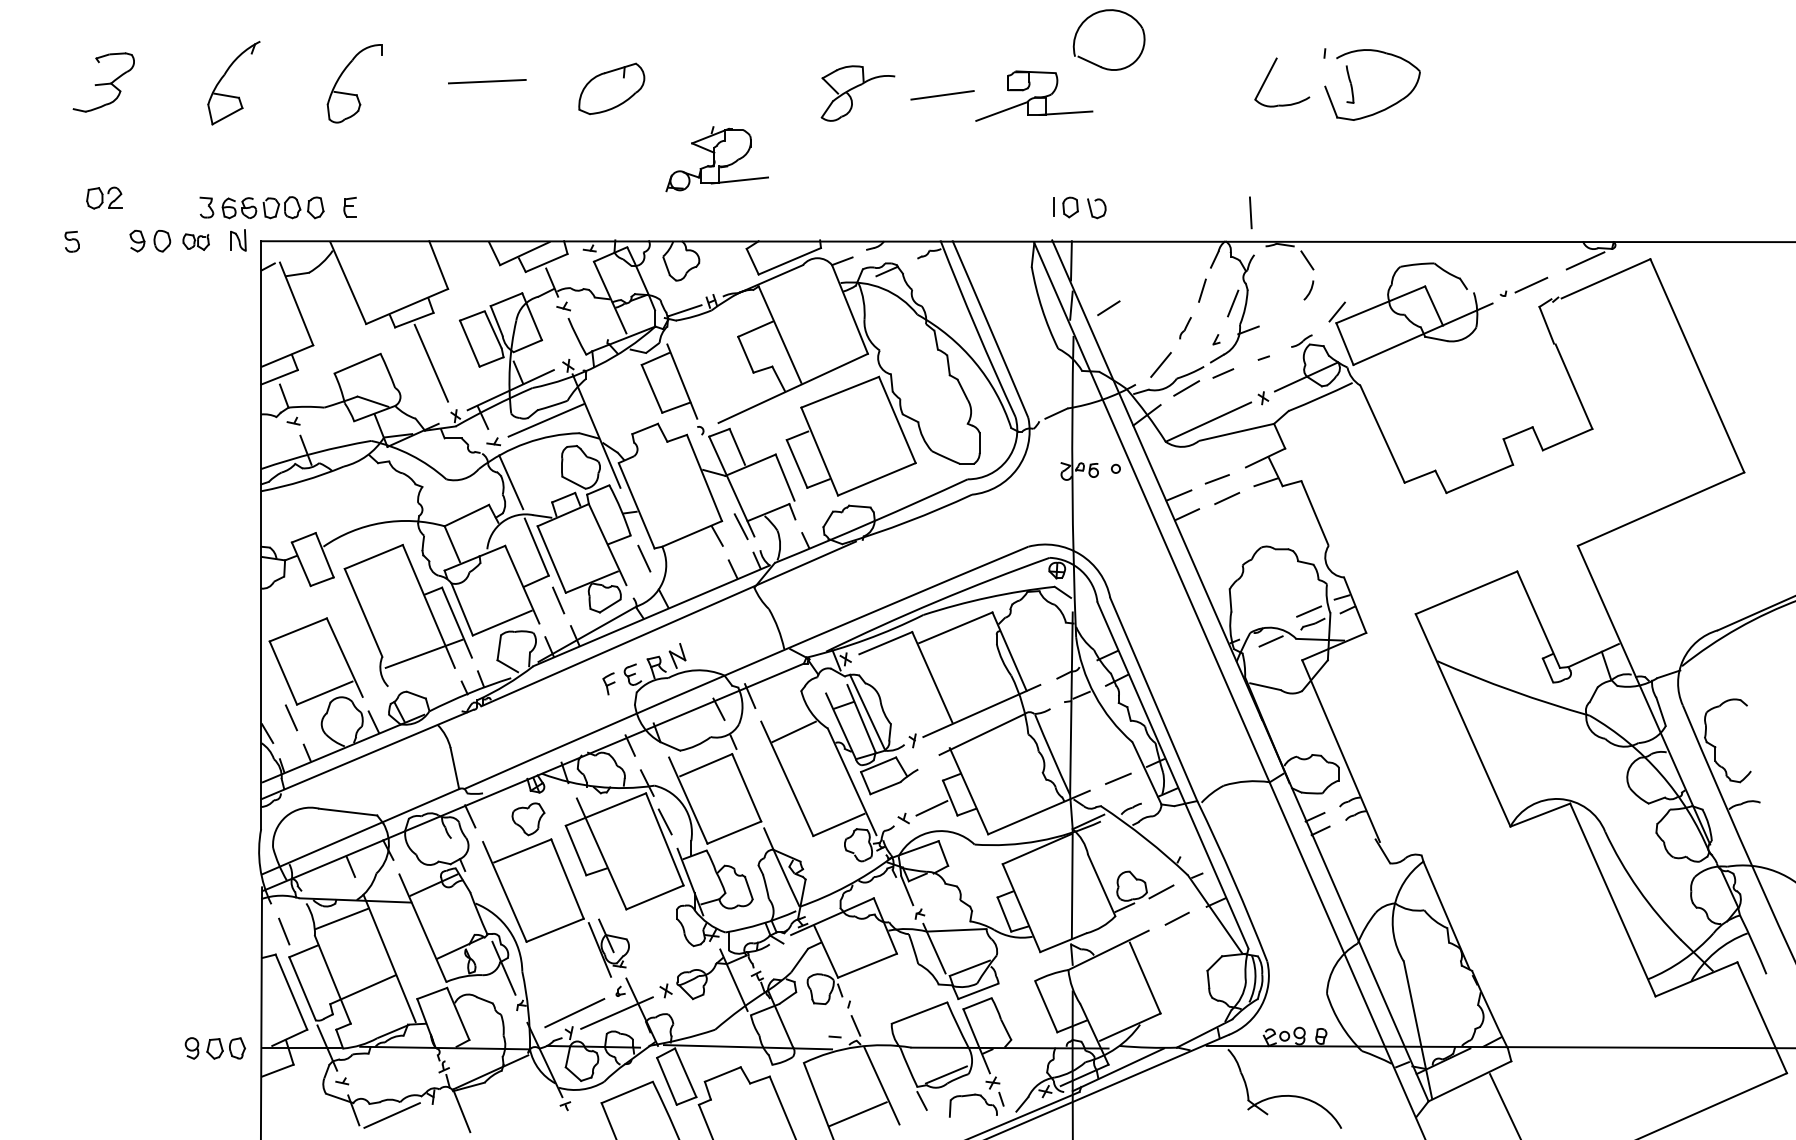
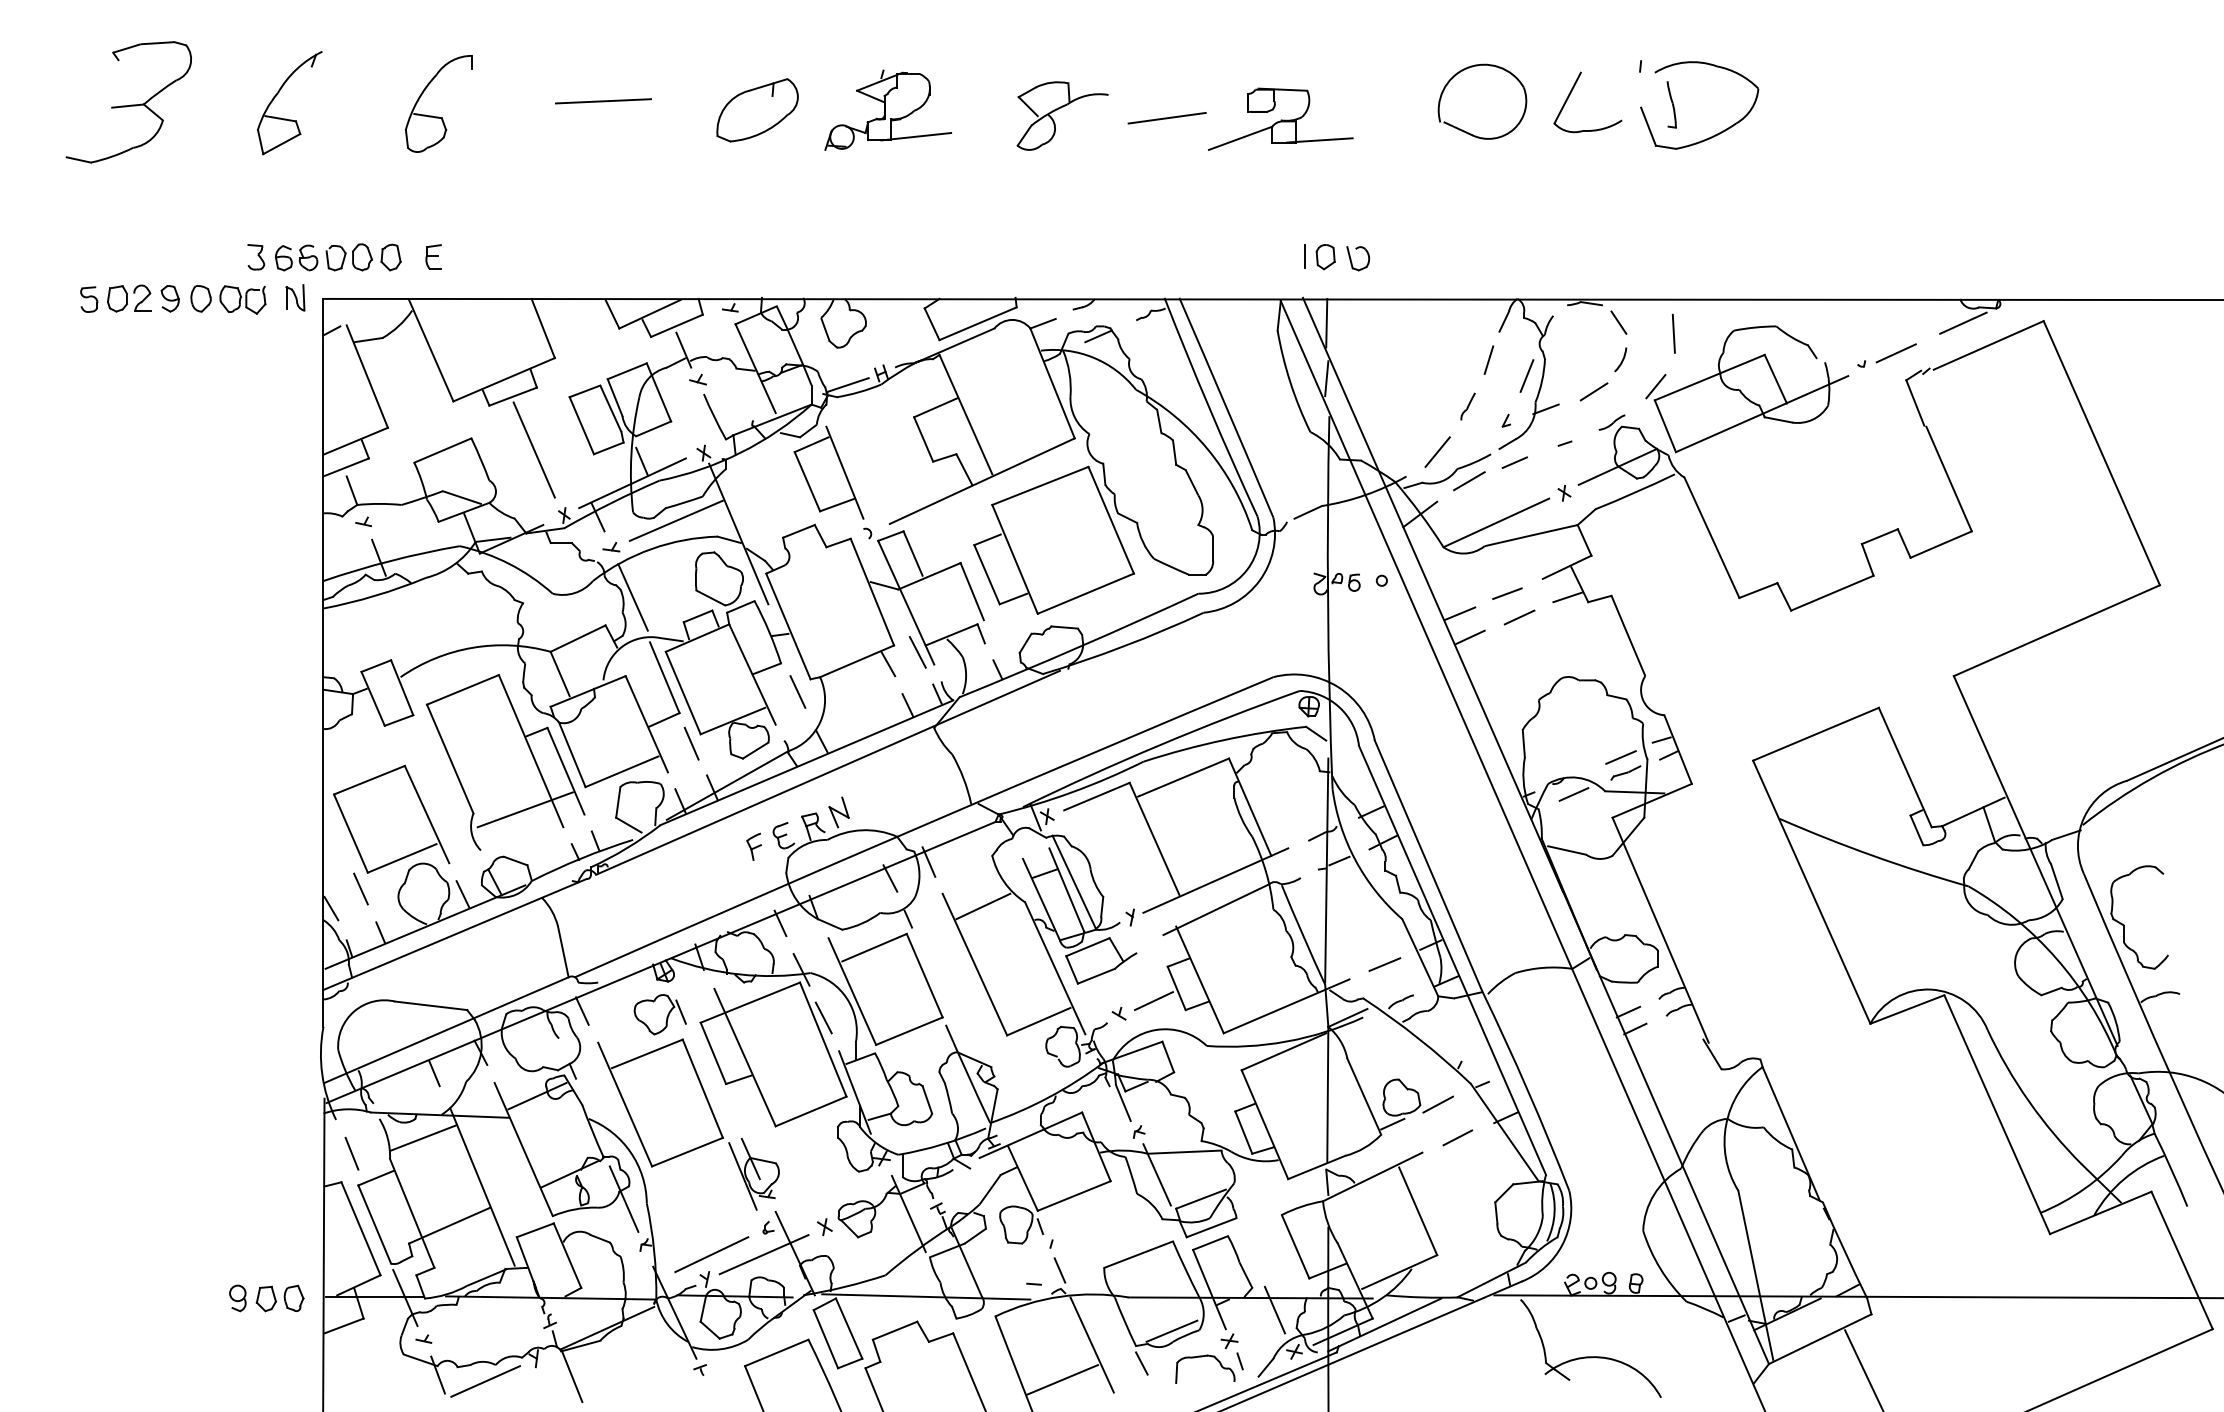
part: (1098, 64) -> (1469, 132), moved
part: (103, 82) -> (128, 102), size x1.67
part: (717, 158) -> (888, 109), moved
part: (104, 198) -> (129, 298), moved
line: (1250, 212) -> (1673, 333), moved
part: (195, 241) -> (242, 299), size x1.43
line: (1108, 307) -> (1593, 391), moved
line: (549, 816) -> (680, 1011), added
line: (1029, 1057) -> (1274, 1309), added

